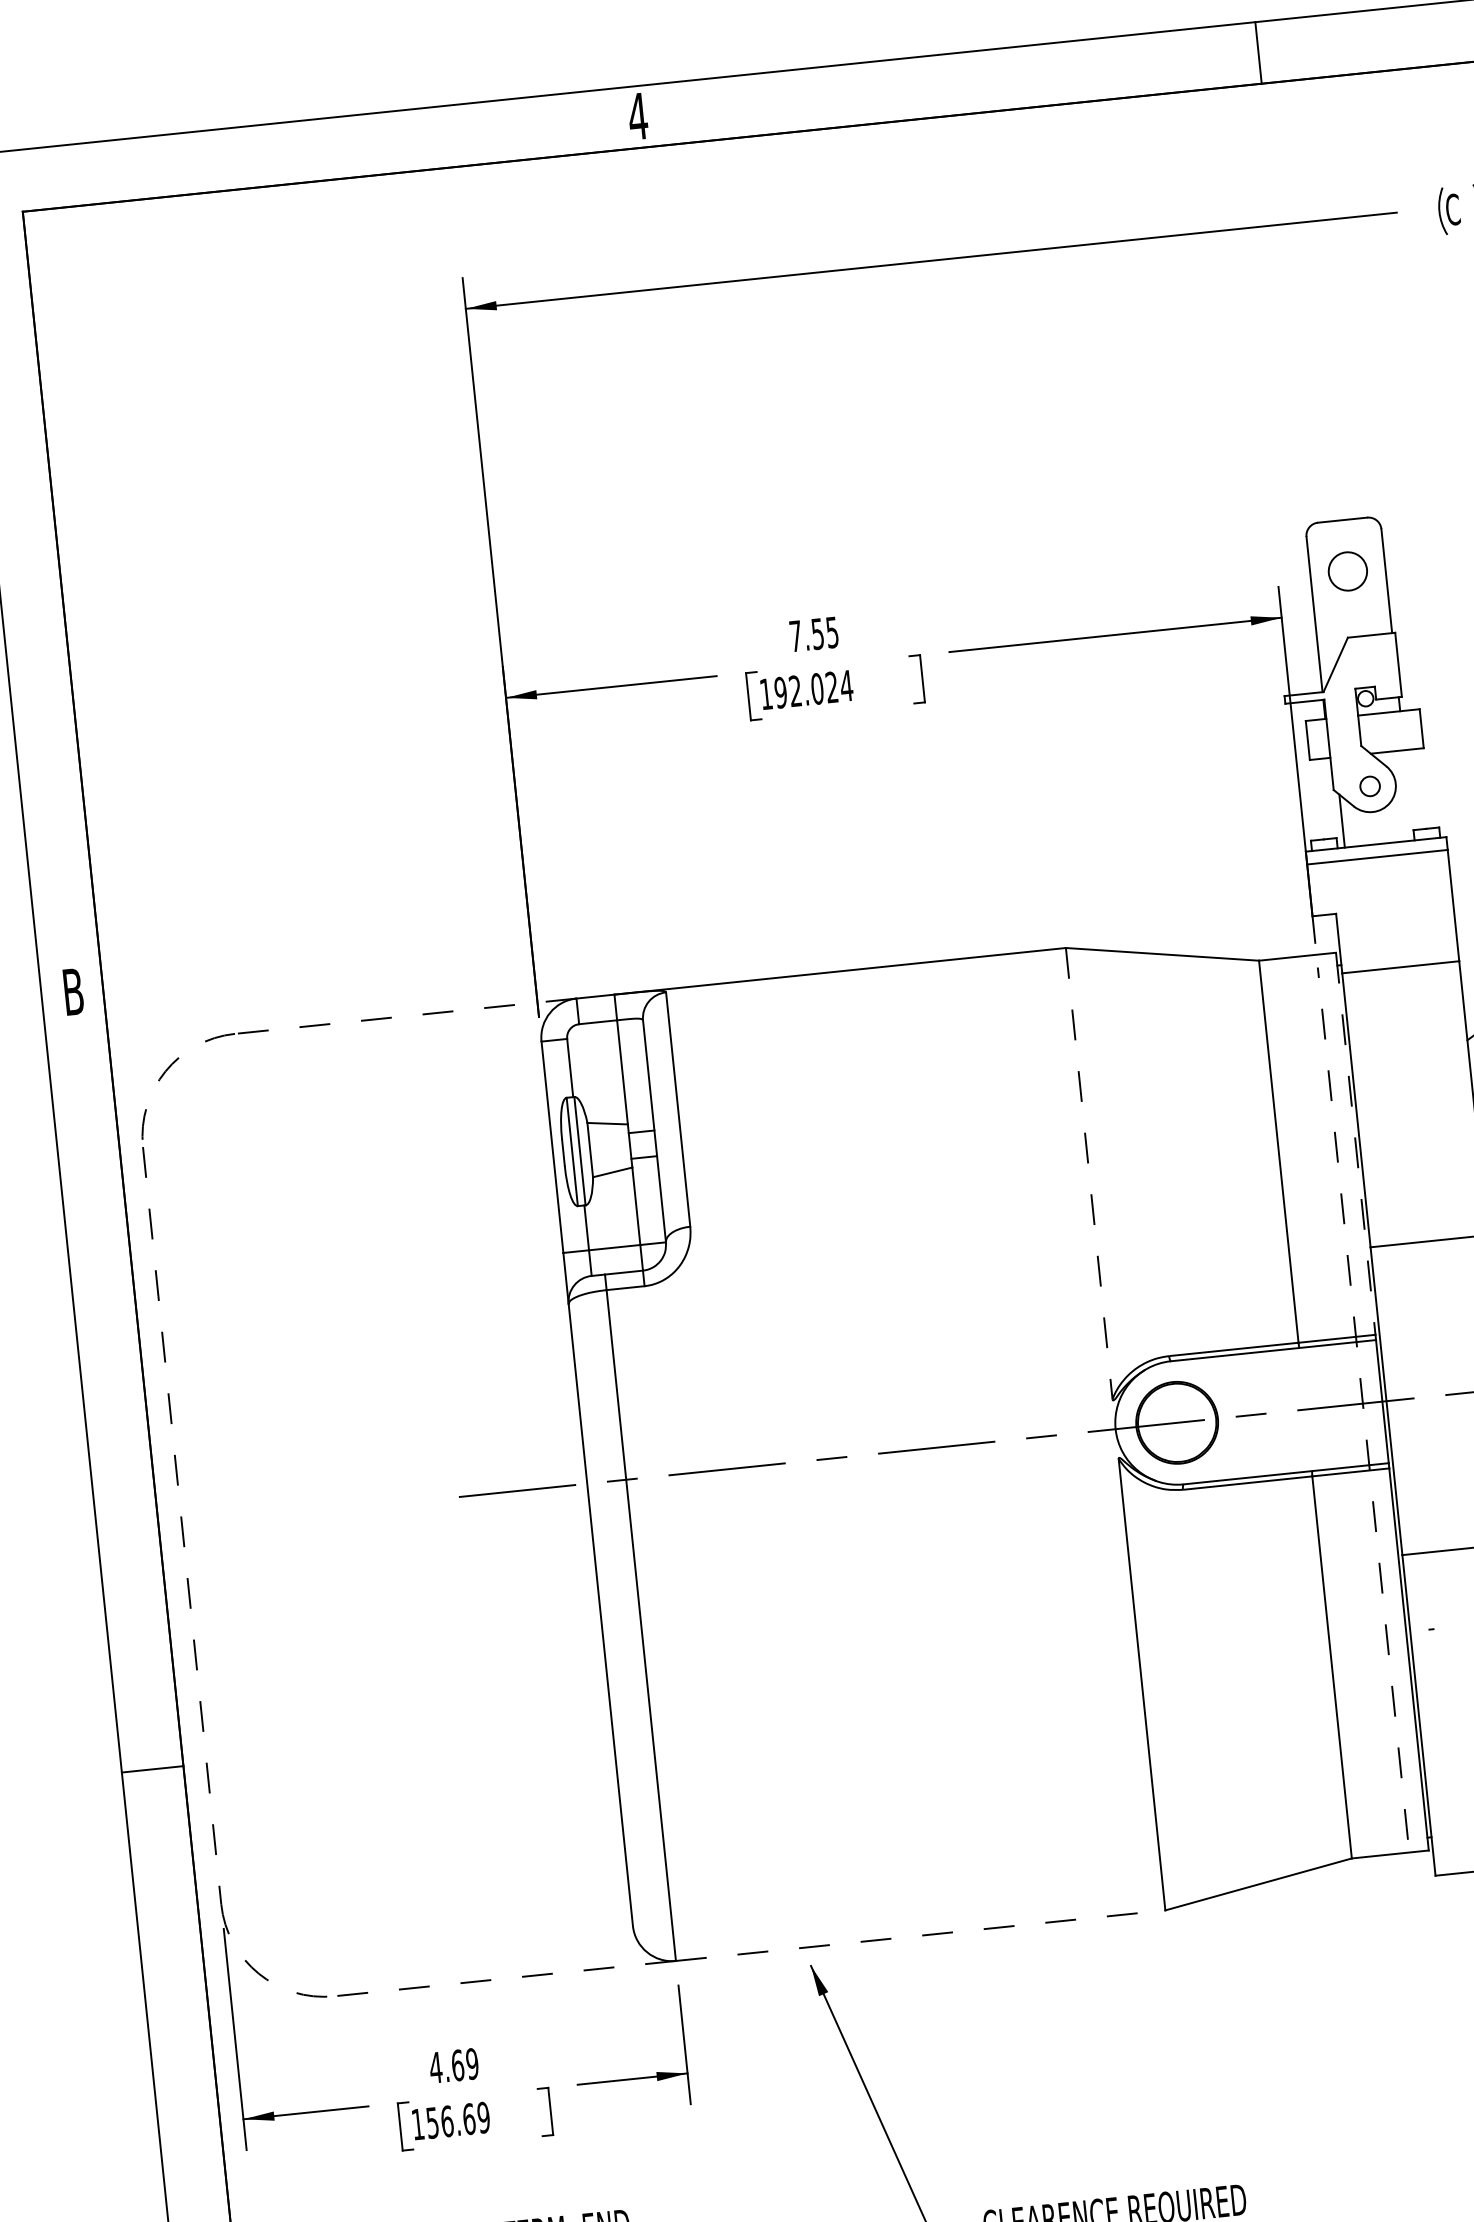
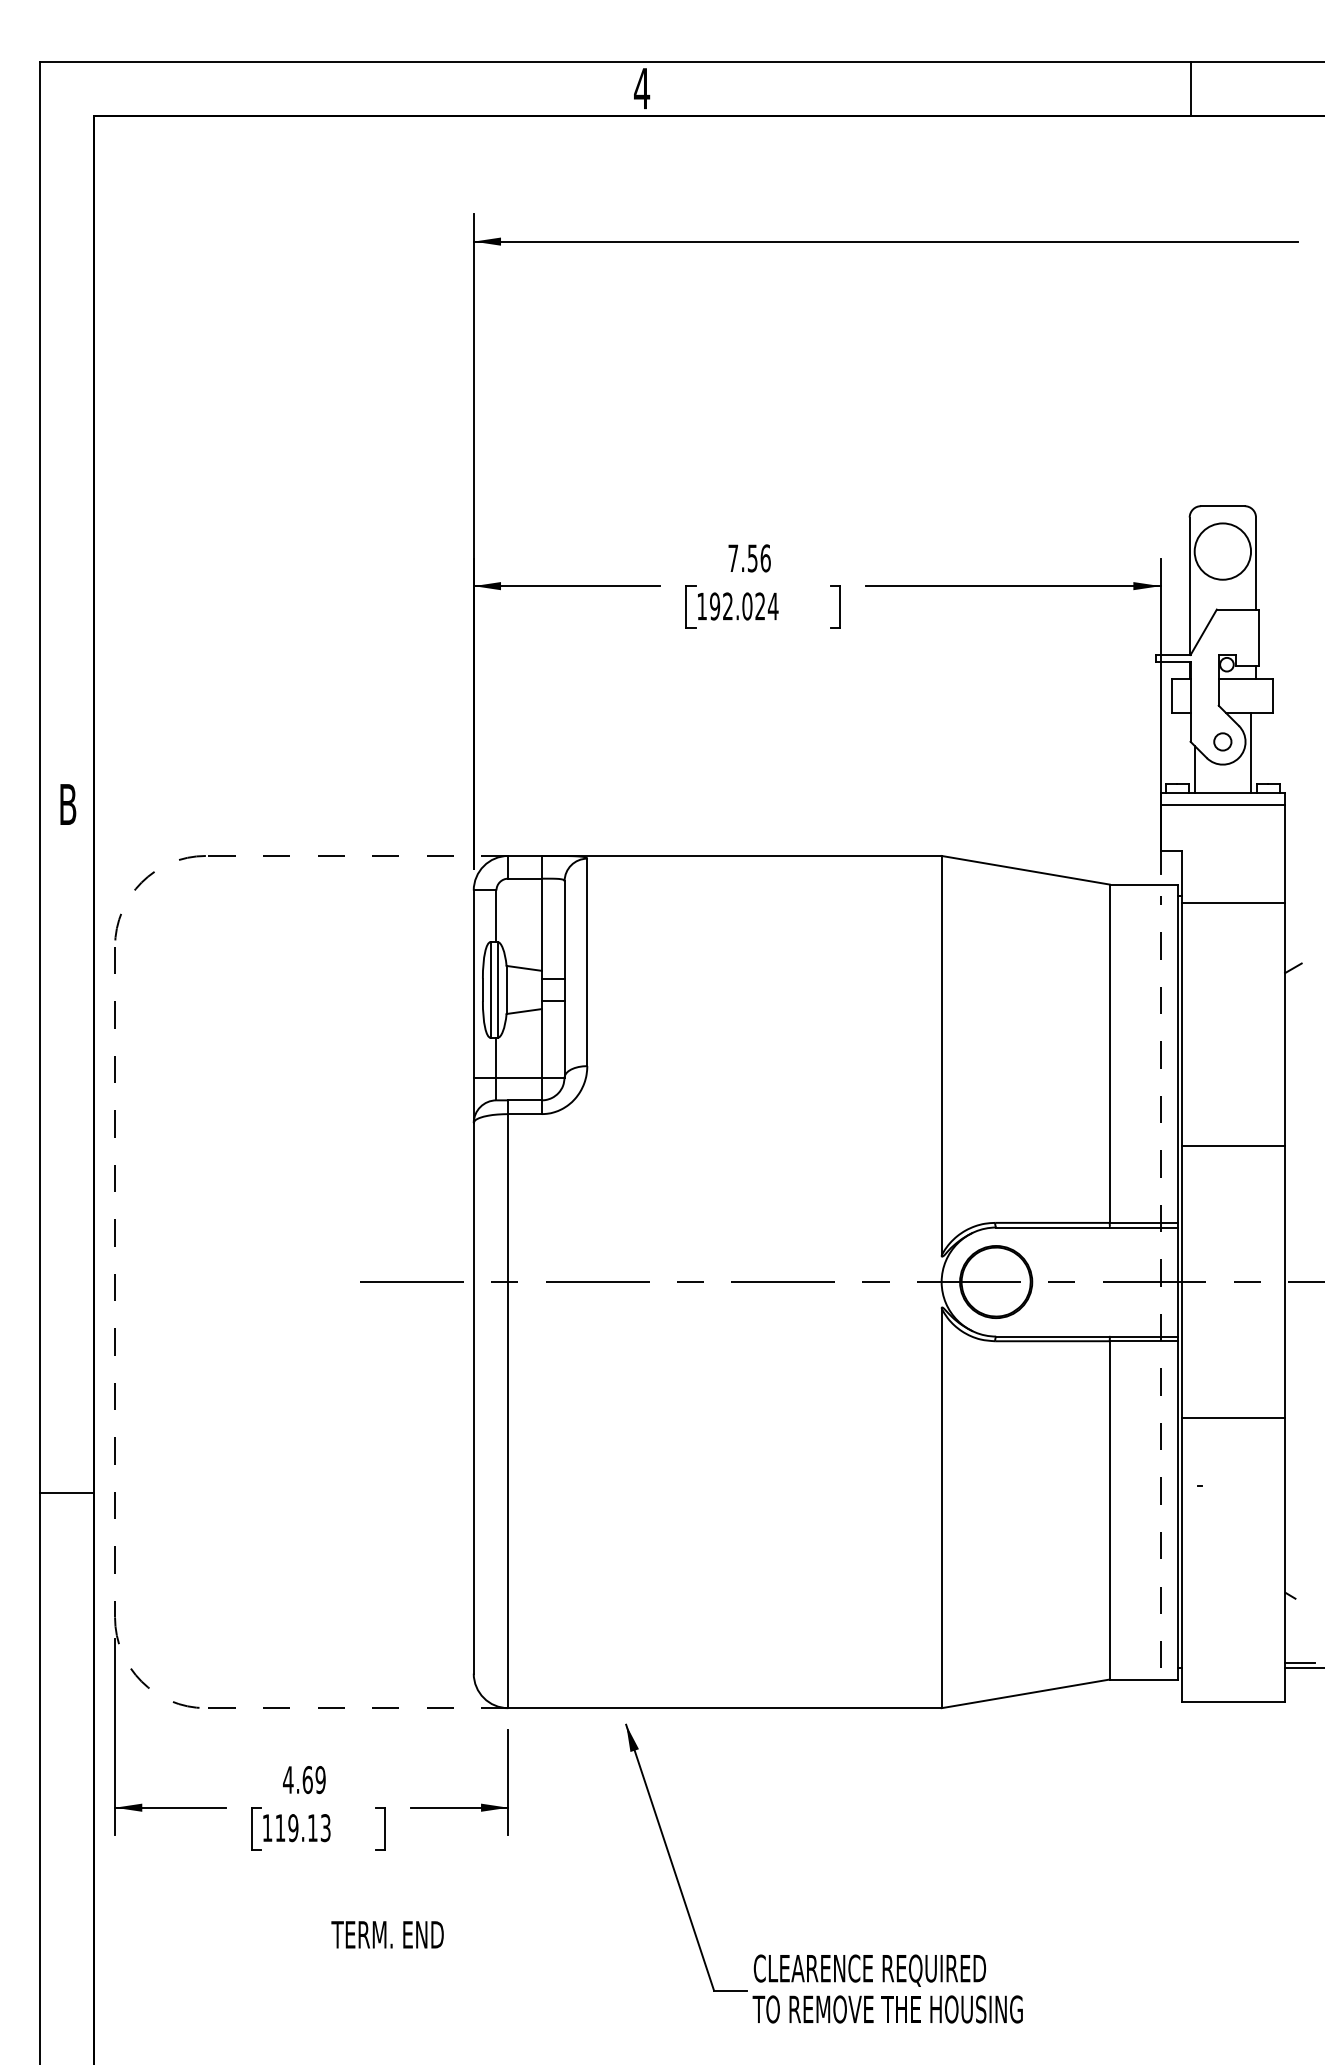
circle: (1347, 571) -> (1222, 551), size x1.67
text: (832, 632) -> (765, 558), 7.55 -> 7.56
line: (1402, 796) -> (1250, 753), added
line: (1355, 1144) -> (1177, 1054), dashed -> solid
line: (1089, 1173) -> (941, 1055), dashed -> solid
line: (920, 1936) -> (724, 1708), dashed -> solid
text: (457, 2120) -> (302, 1828), 156.69 -> 119.13

